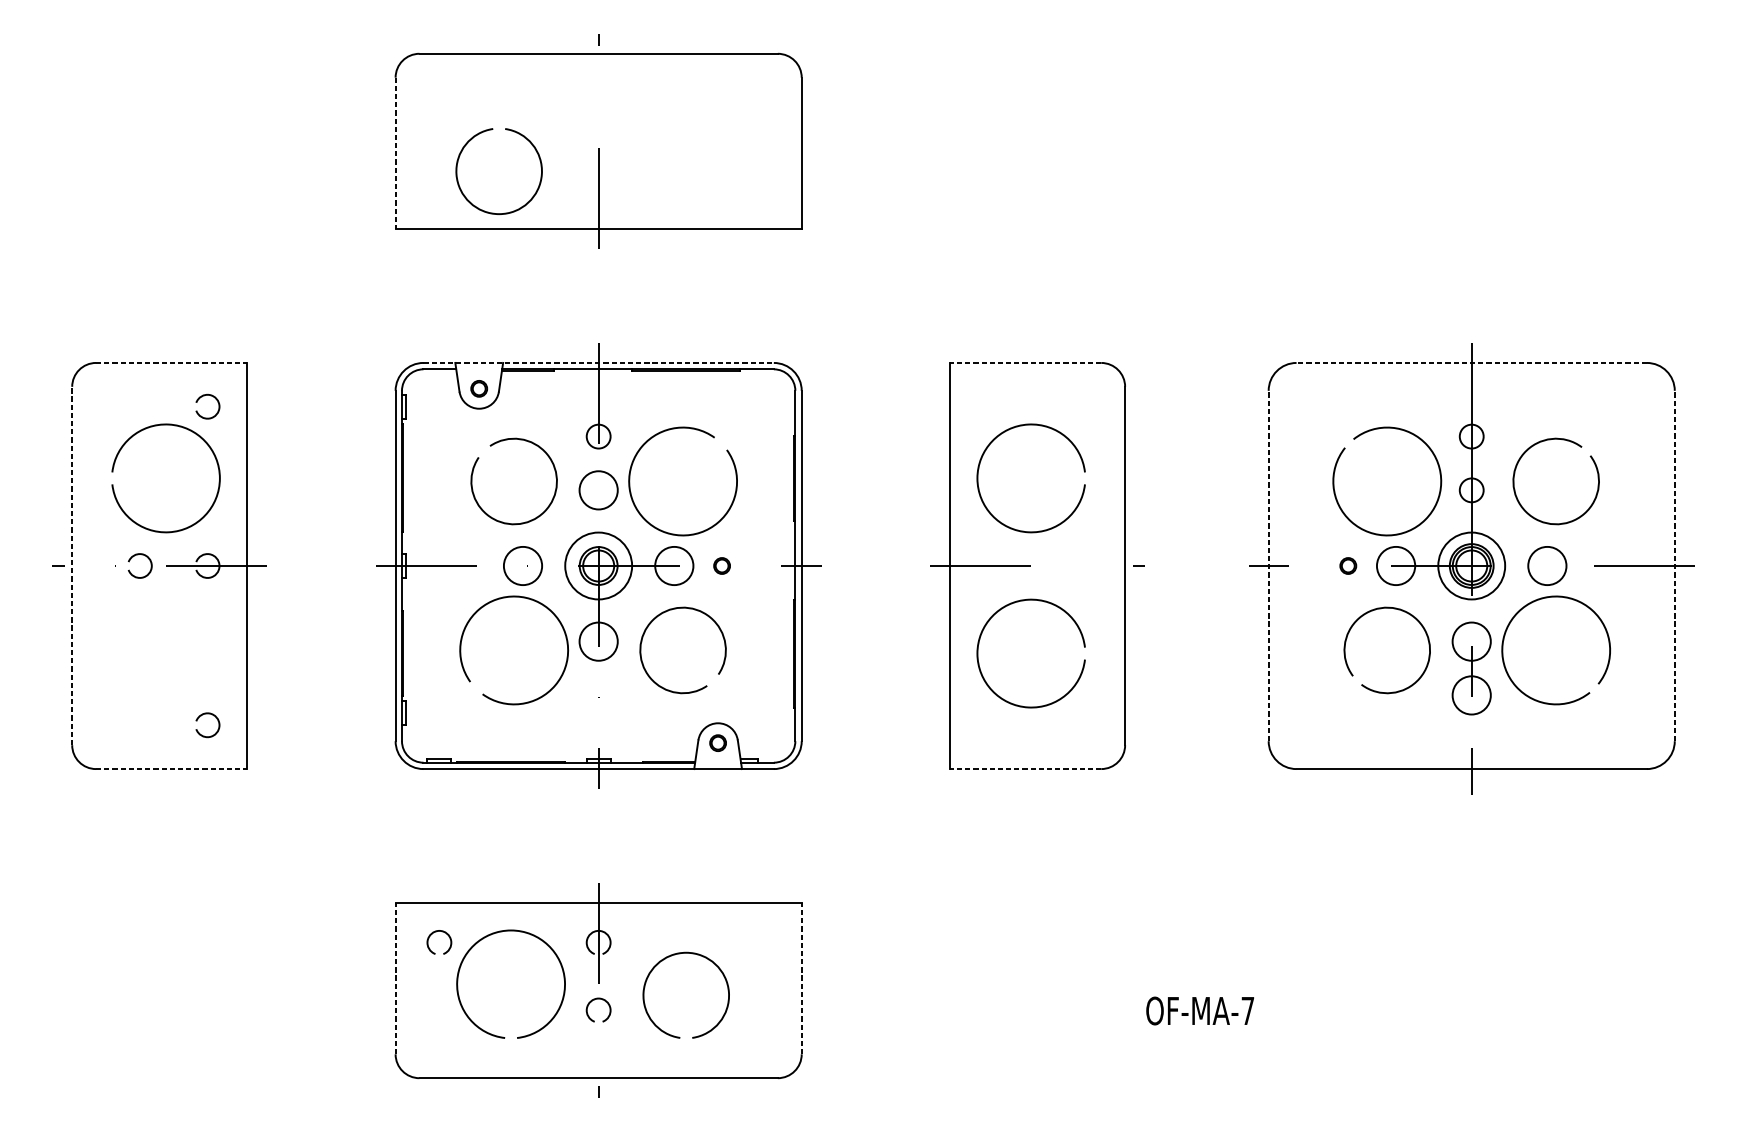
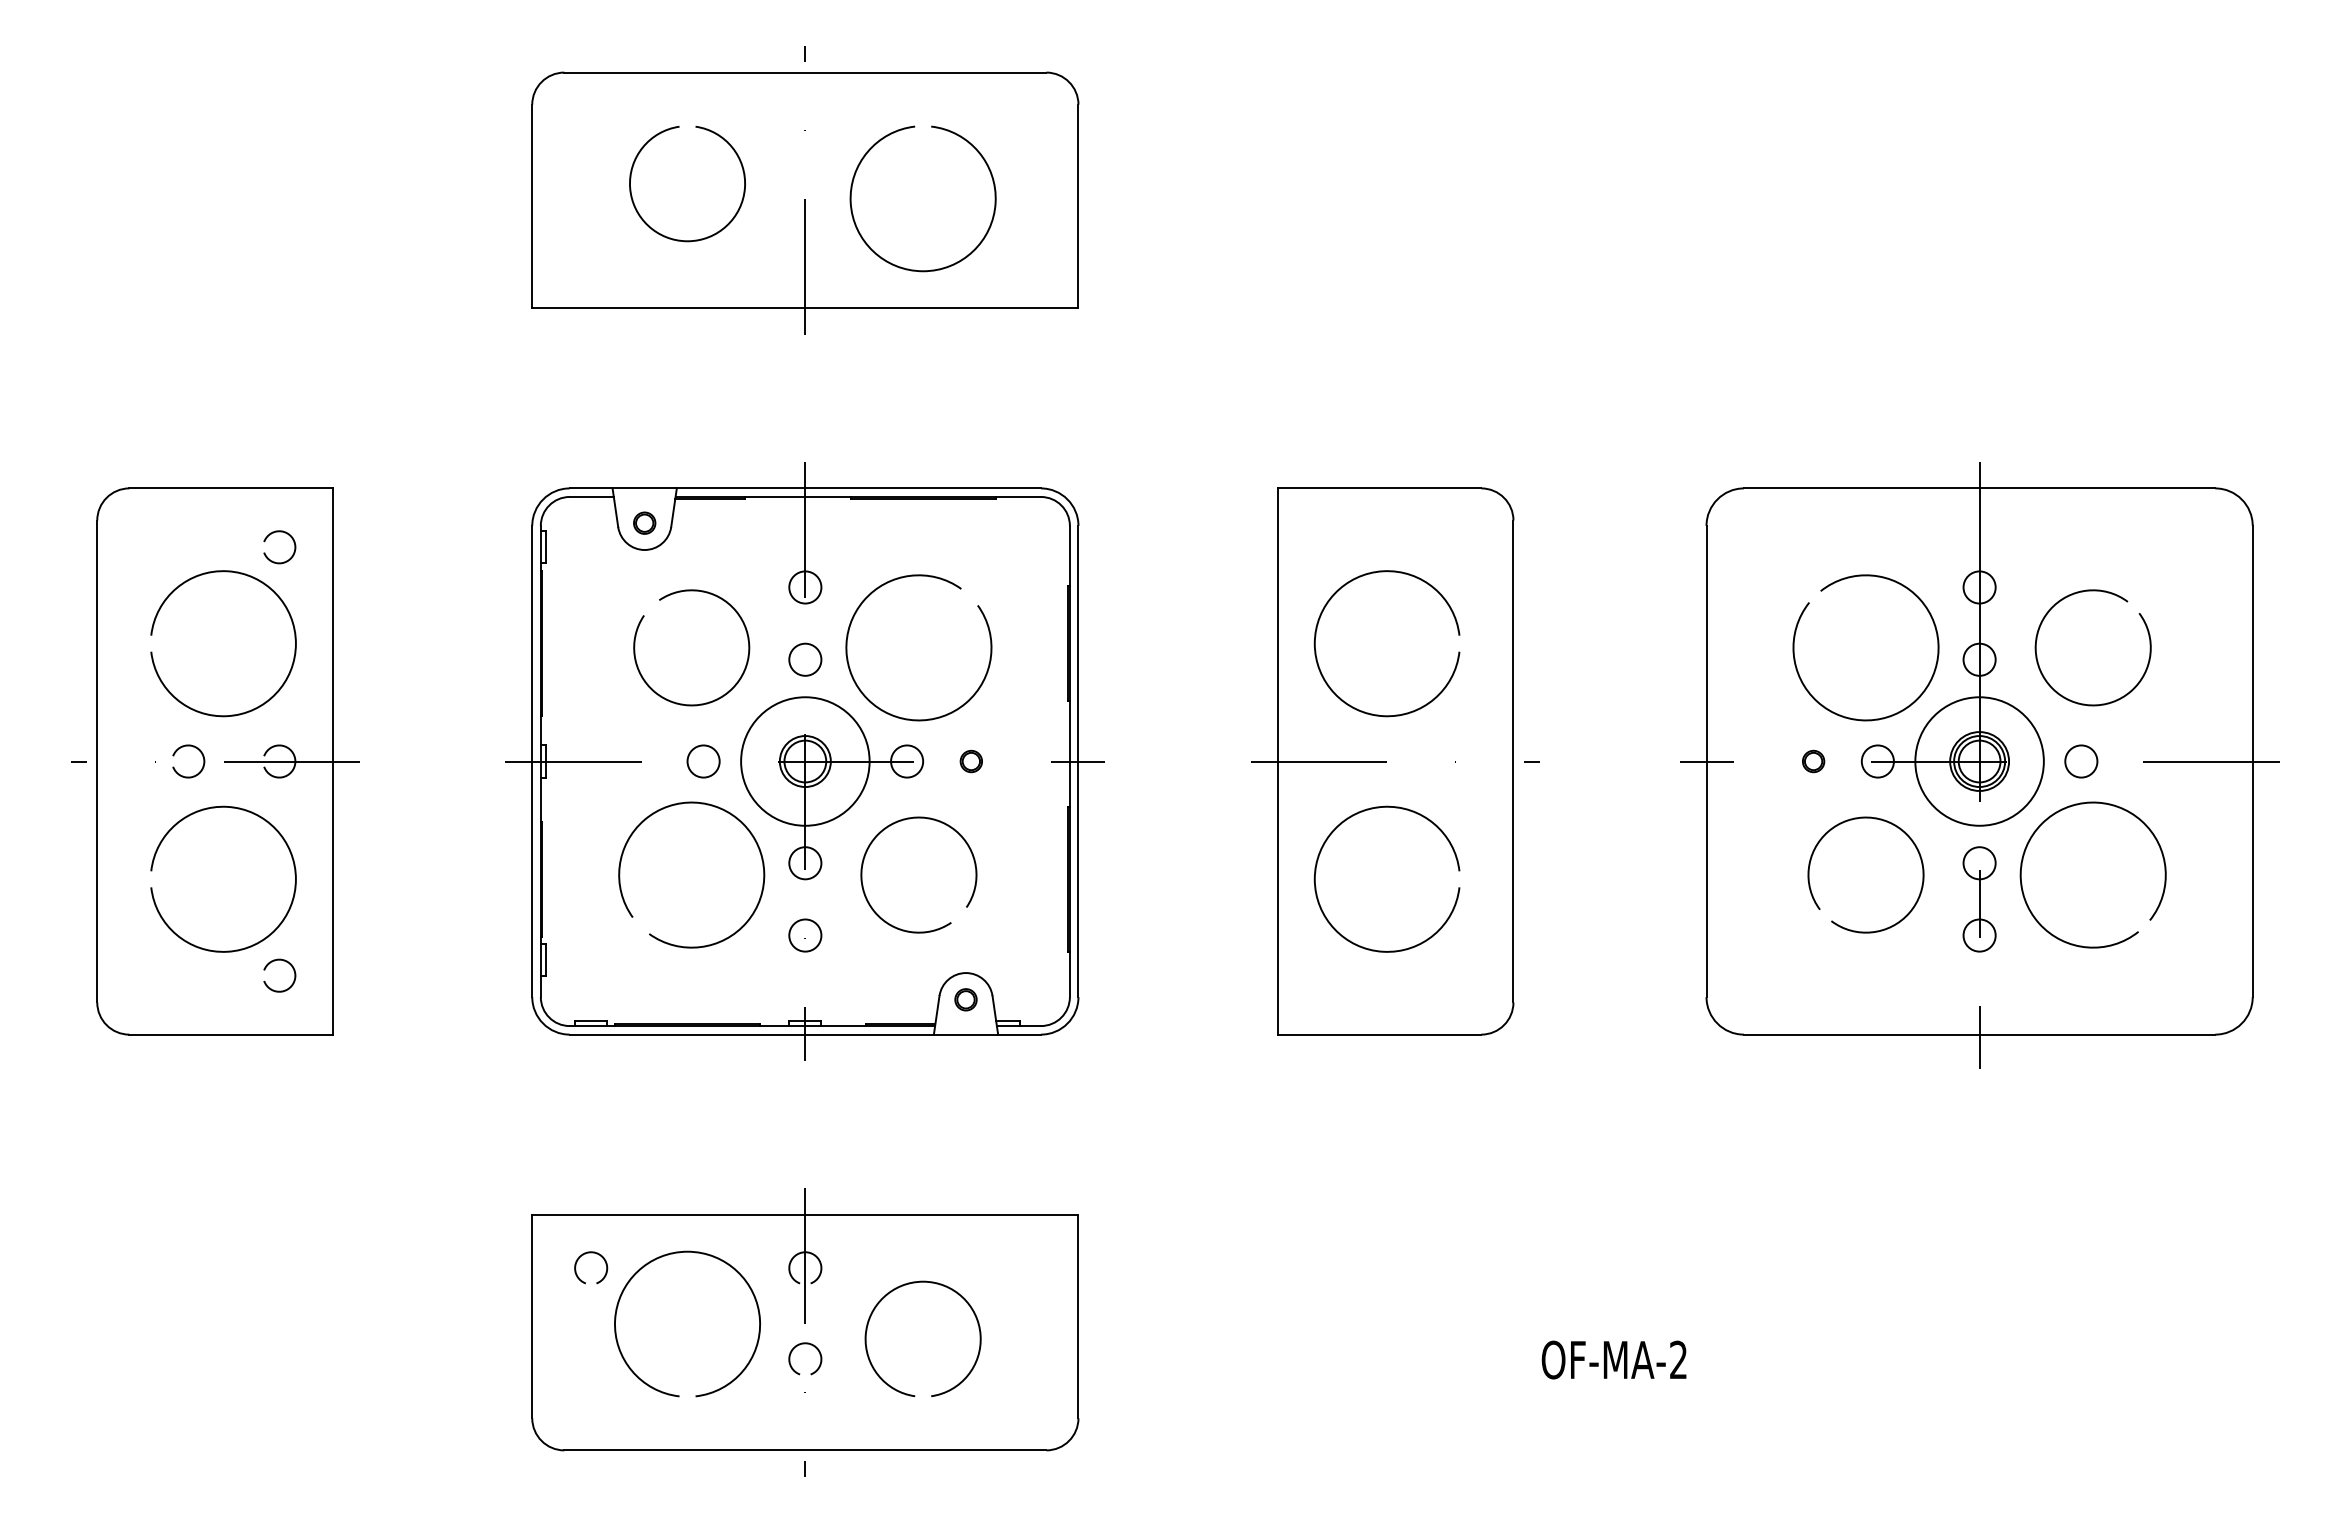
arc: (635, 131) -> (855, 176), added
arc: (475, 137) -> (655, 137), moved
line: (395, 153) -> (532, 206), dashed -> solid
line: (172, 363) -> (231, 488), dashed -> solid
line: (598, 363) -> (805, 488), dashed -> solid
line: (1025, 363) -> (1379, 488), dashed -> solid
line: (1471, 363) -> (1979, 488), dashed -> solid
circle: (598, 490) -> (805, 659), size x0.62
line: (72, 566) -> (97, 761), dashed -> solid
circle: (522, 566) -> (703, 761), size x0.62
circle: (598, 566) -> (805, 761), size x1.43
circle: (674, 566) -> (907, 761), size x0.62
line: (1268, 566) -> (1706, 761), dashed -> solid
circle: (1395, 566) -> (1877, 761), size x0.62
circle: (1471, 566) -> (1979, 761), size x1.43
circle: (1547, 566) -> (2081, 761), size x0.62
line: (1674, 566) -> (2252, 761), dashed -> solid
arc: (160, 600) -> (215, 808), added
circle: (598, 641) -> (805, 863), size x0.62
circle: (1471, 641) -> (1979, 863), size x0.62
circle: (598, 695) -> (805, 935), added
circle: (1471, 695) -> (1979, 935), size x0.62
line: (172, 768) -> (231, 1034), dashed -> solid
line: (1025, 768) -> (1379, 1034), dashed -> solid
line: (395, 978) -> (532, 1316), dashed -> solid
line: (801, 978) -> (1078, 1316), dashed -> solid
text: (1247, 1010) -> (1678, 1359), OF-MA-7 -> OF-MA-2

